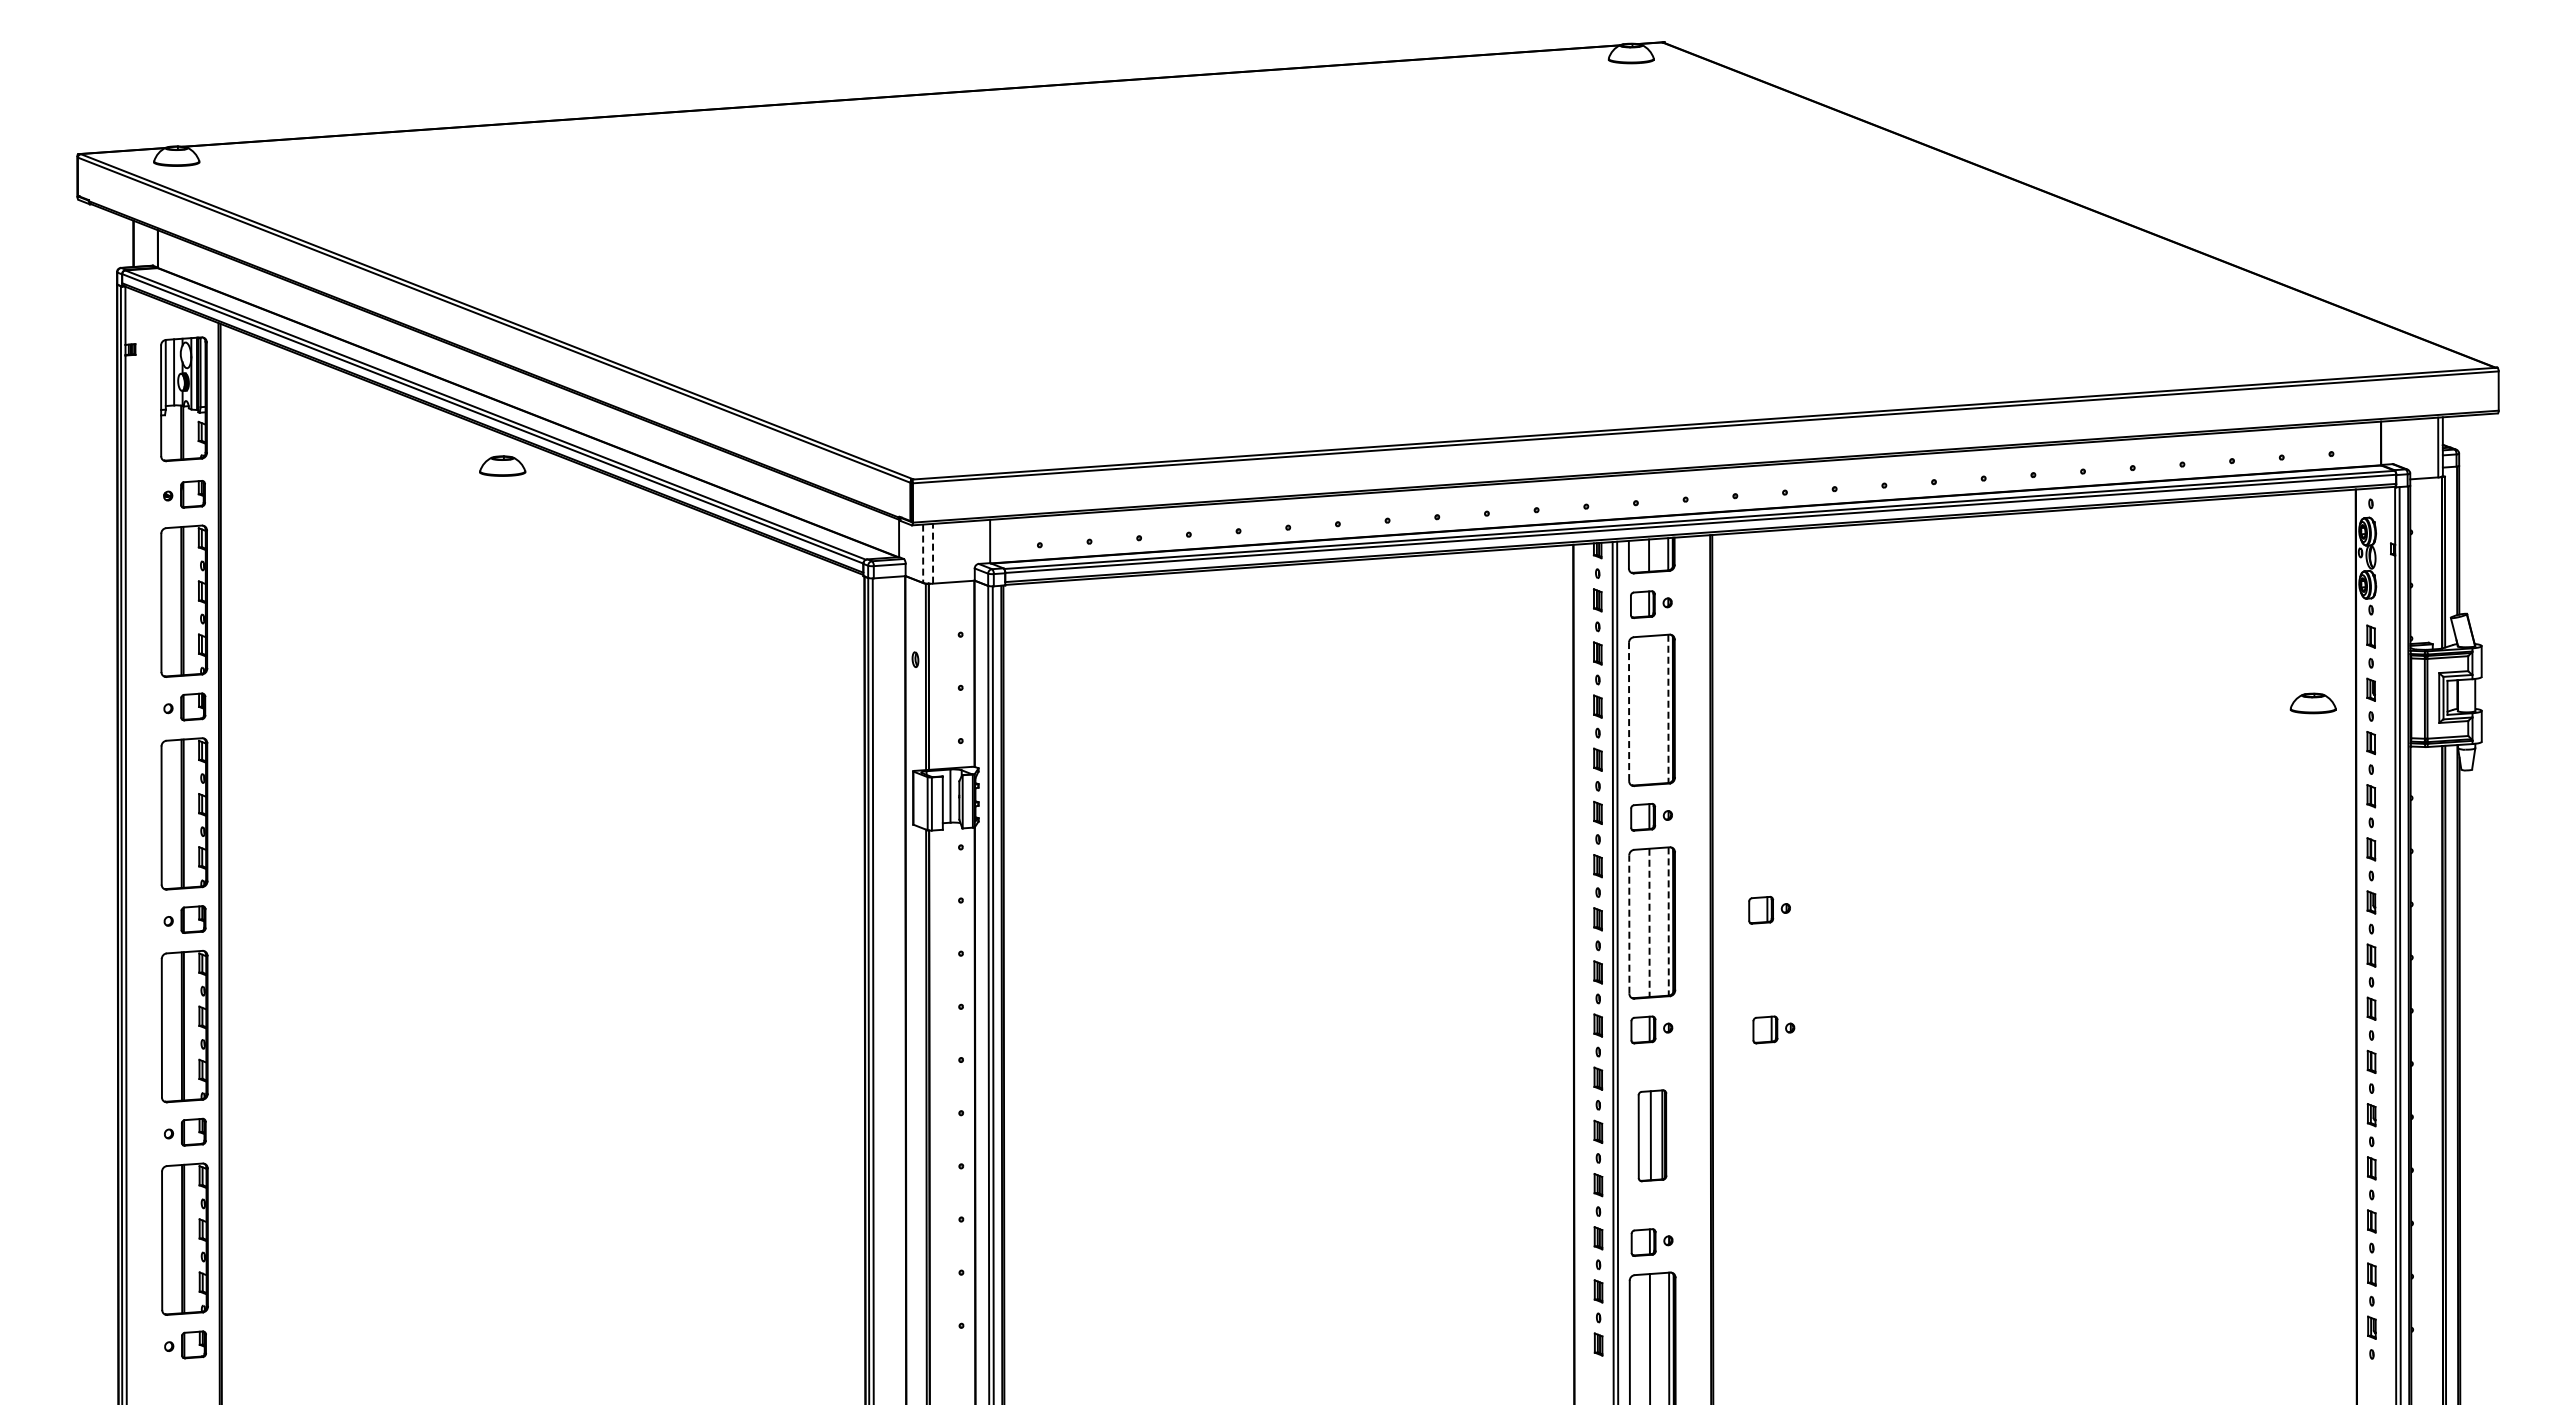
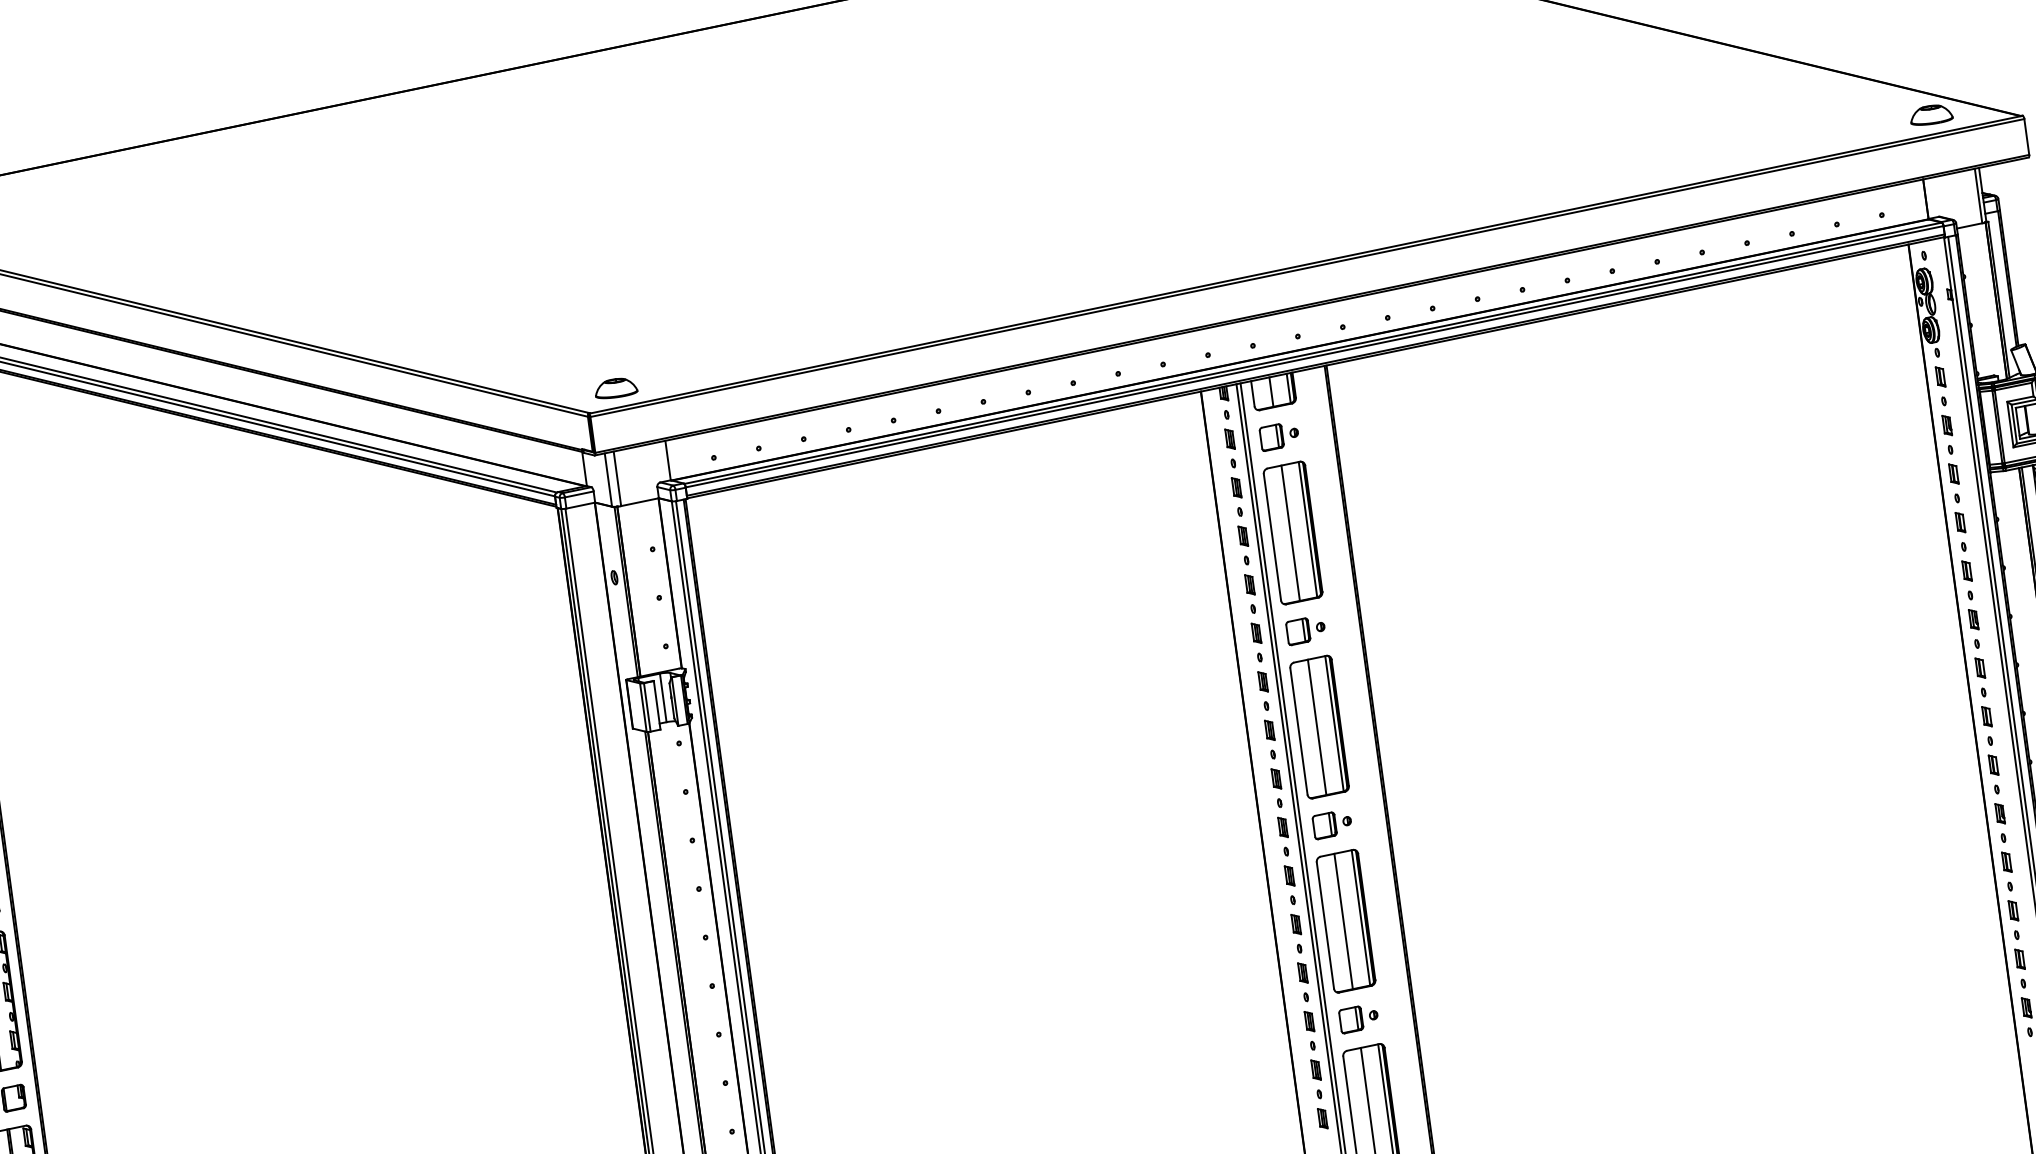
part: (502, 465) -> (615, 387), moved
line: (933, 553) -> (617, 478), dashed -> solid
line: (923, 554) -> (608, 480), dashed -> solid
part: (2312, 703) -> (1930, 115), moved
line: (1668, 709) -> (1308, 530), dashed -> solid
line: (1649, 710) -> (1290, 533), added
line: (1629, 711) -> (1272, 536), dashed -> solid
part: (1769, 910) -> (1425, 701), removed
line: (1668, 922) -> (1334, 724), dashed -> solid
line: (1649, 923) -> (1317, 727), dashed -> solid
line: (1629, 924) -> (1299, 731), dashed -> solid
part: (1773, 1029) -> (1443, 809), removed
part: (1652, 1135) -> (1346, 921), size x1.67

